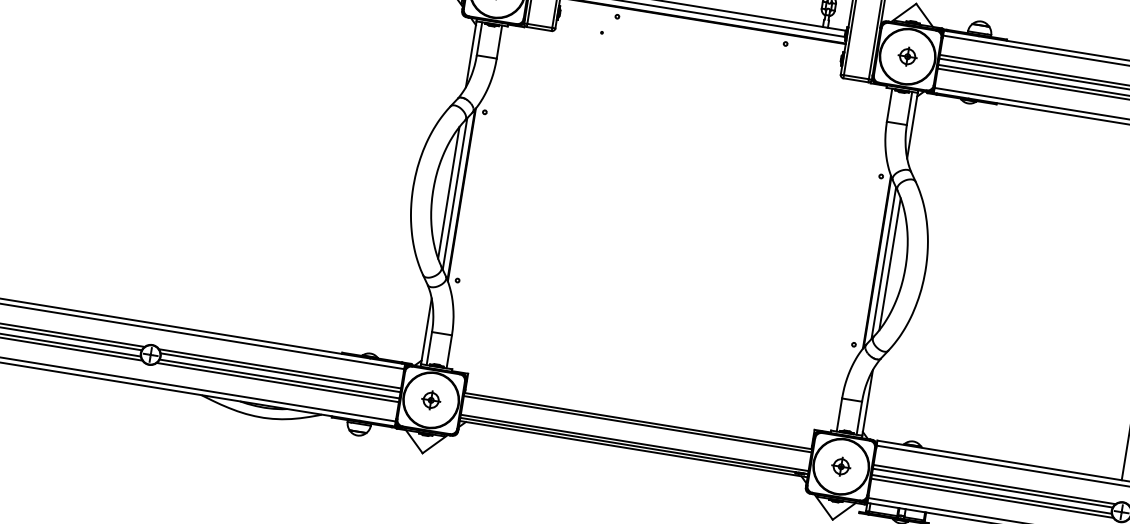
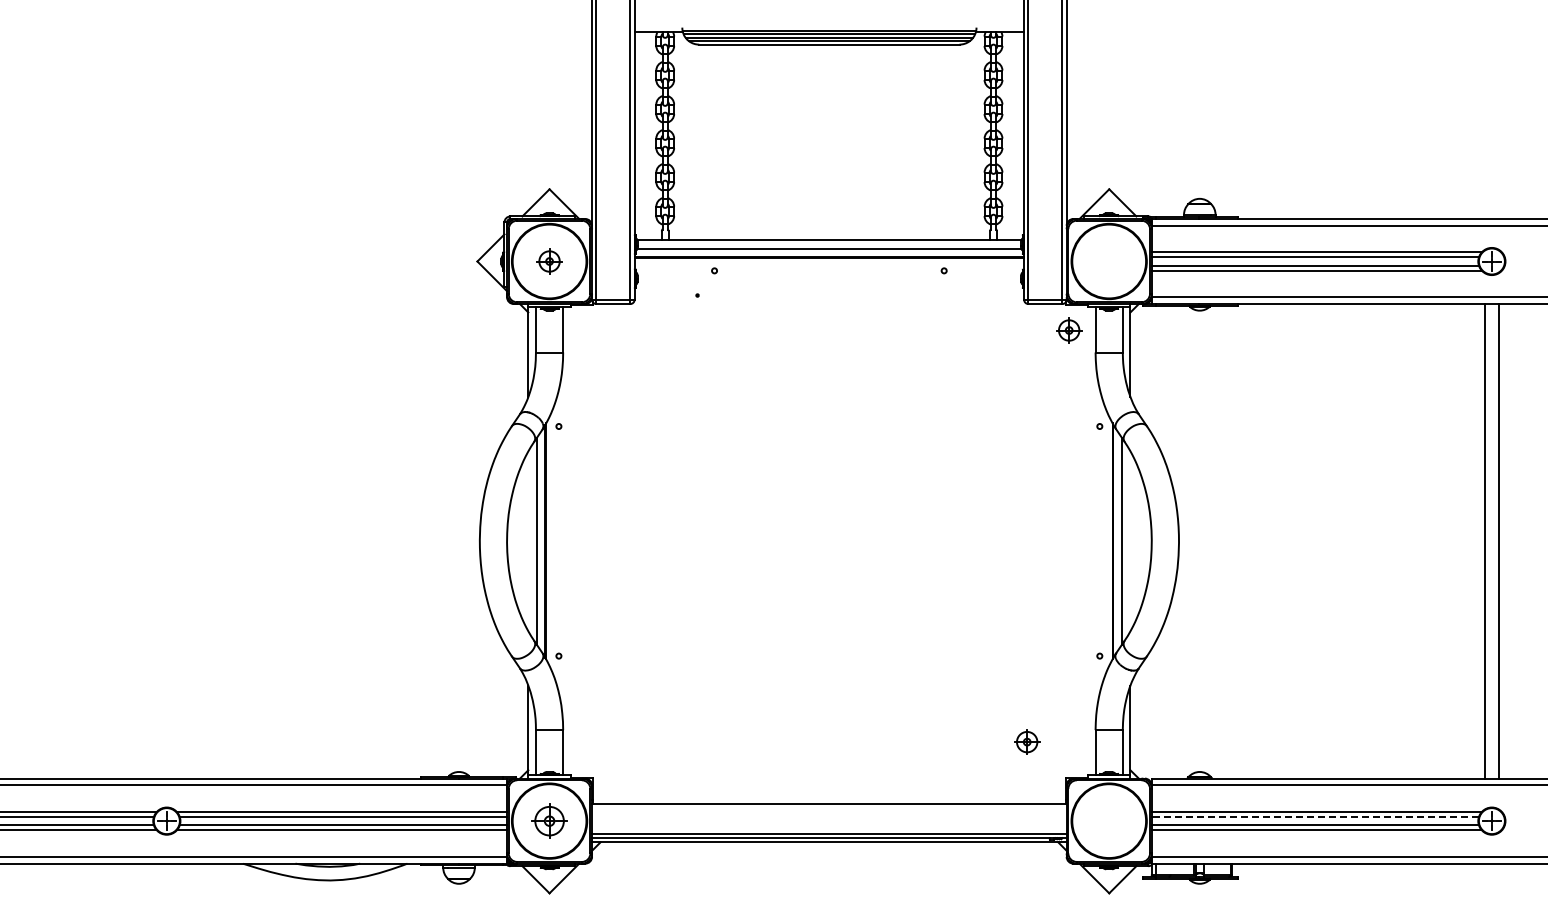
part: (907, 56) -> (1069, 330), moved
line: (448, 192) -> (528, 541), removed
line: (890, 264) -> (1130, 541), removed
part: (431, 399) -> (549, 820), size x1.4
line: (637, 424) -> (829, 808), removed
part: (841, 466) -> (1027, 741), moved
line: (992, 487) -> (1315, 816), solid -> dashed

